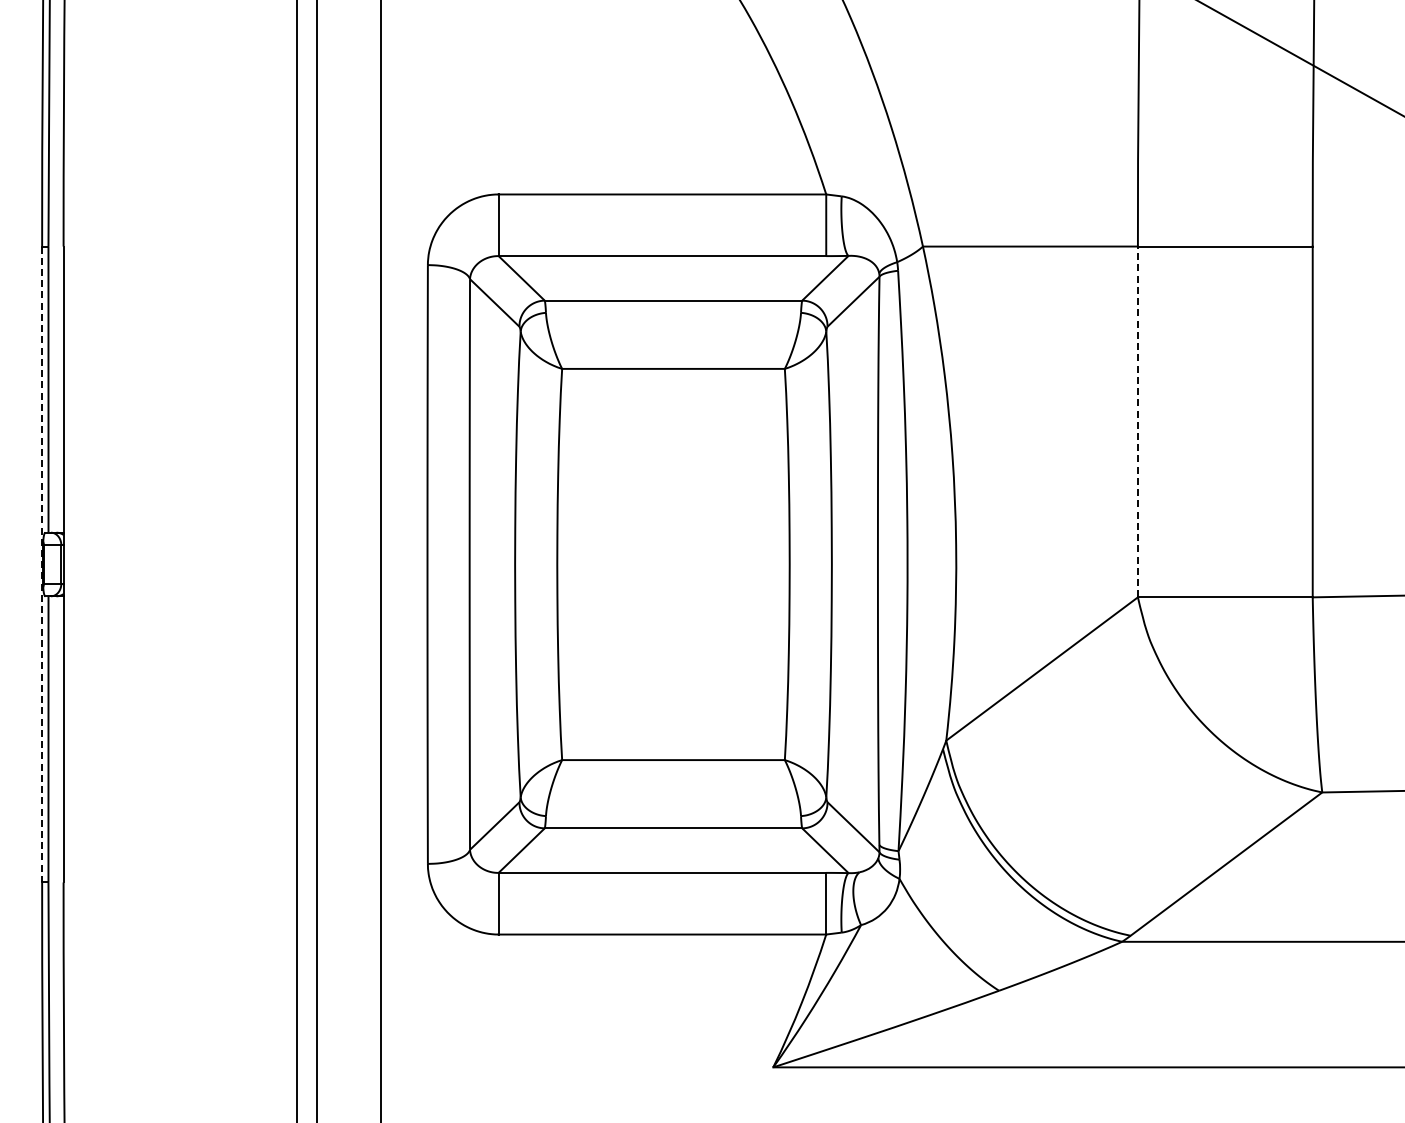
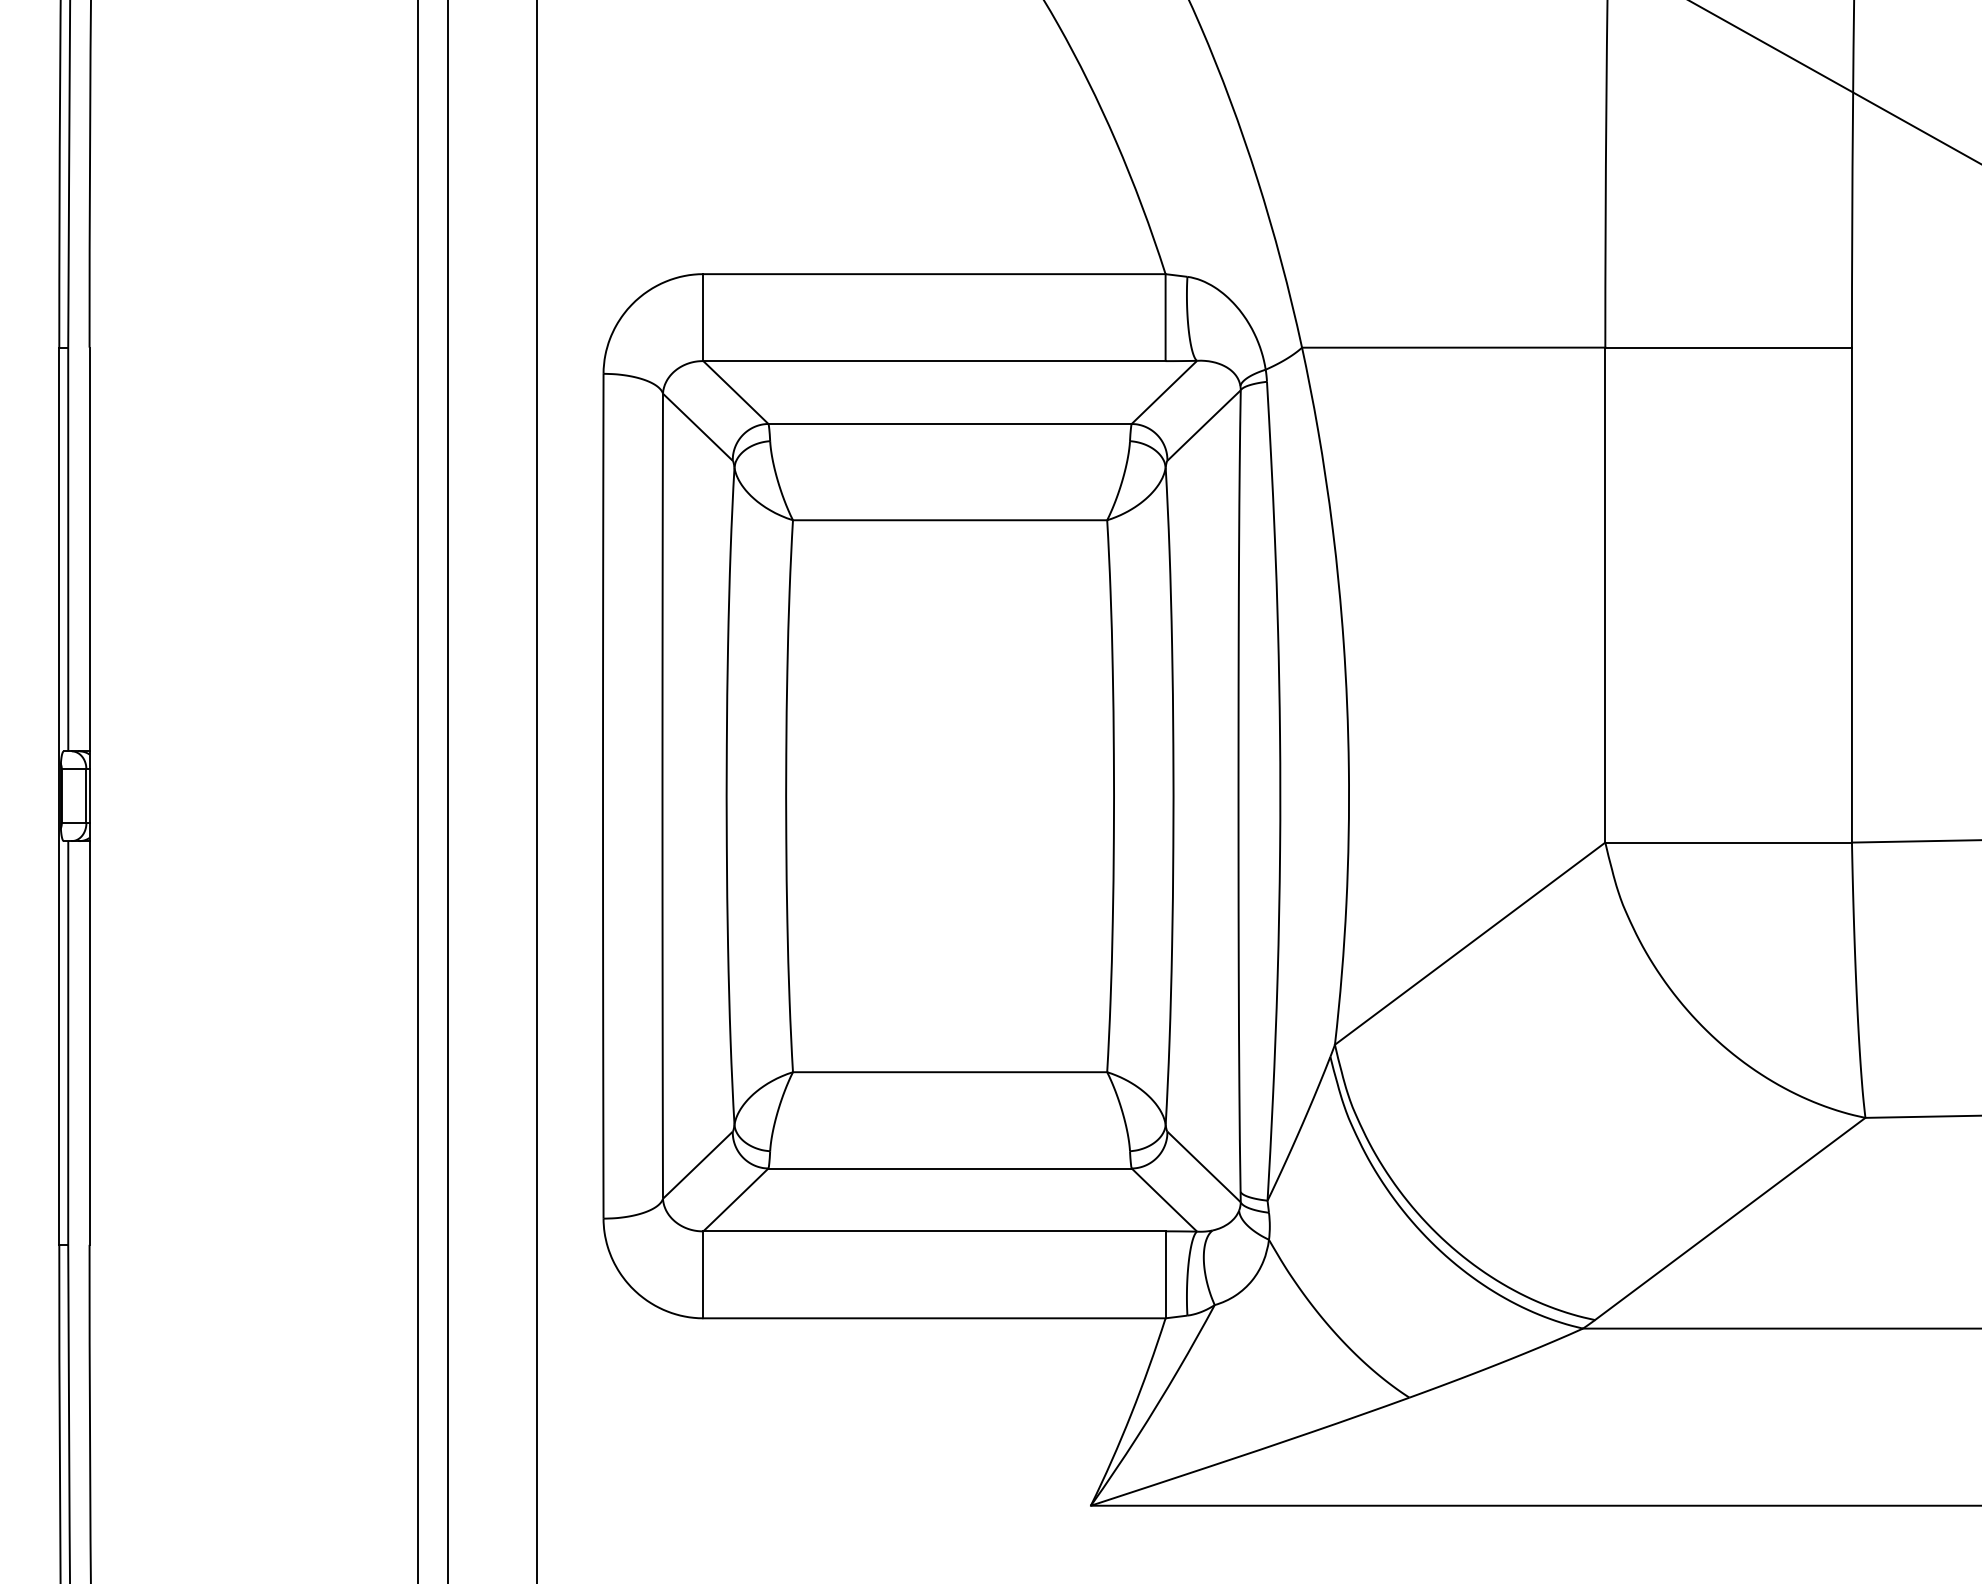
line: (1137, 421) -> (1604, 594), dashed -> solid
line: (42, 564) -> (59, 796), dashed -> solid

